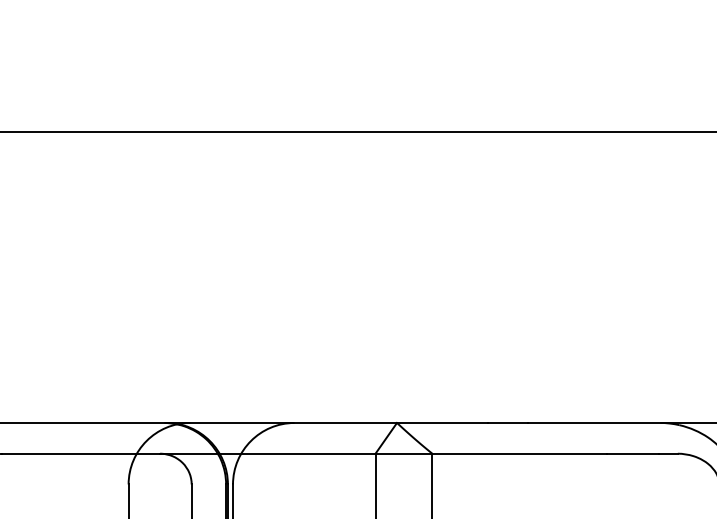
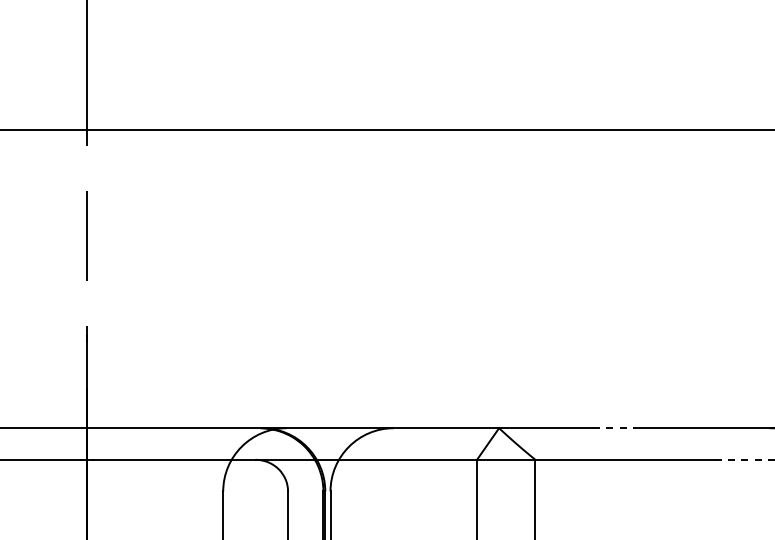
line: (508, 423) -> (613, 428), solid -> dashed
line: (633, 453) -> (742, 459), solid -> dashed

